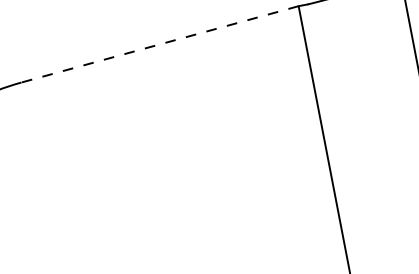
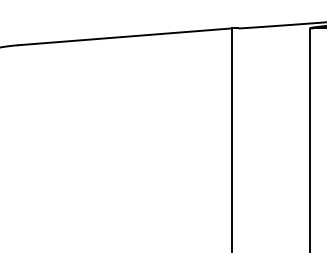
line: (159, 44) -> (124, 36), dashed -> solid

